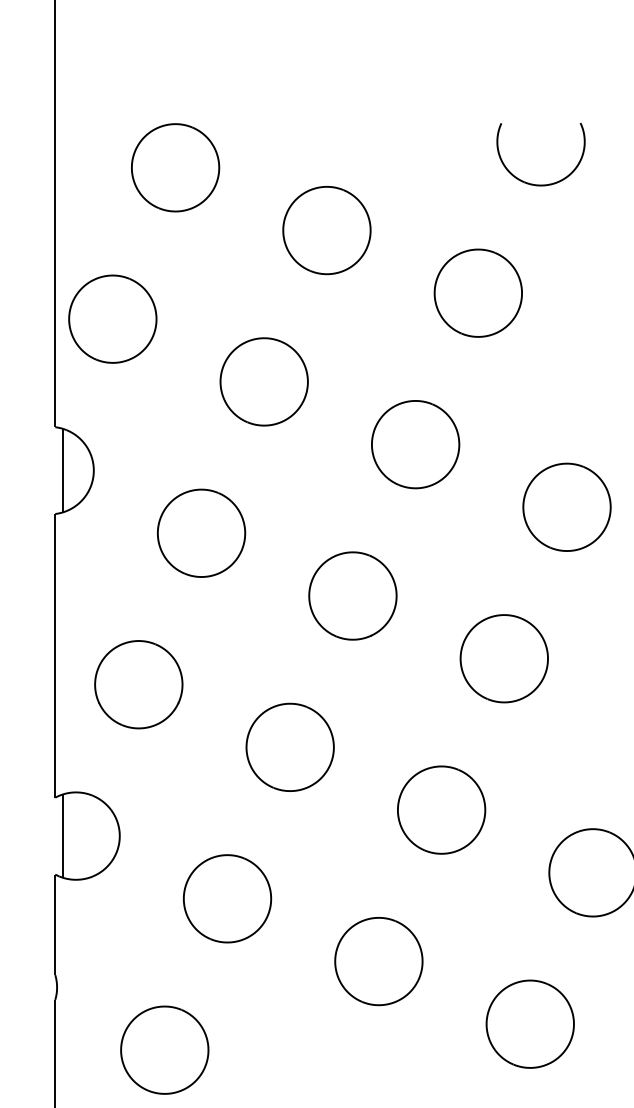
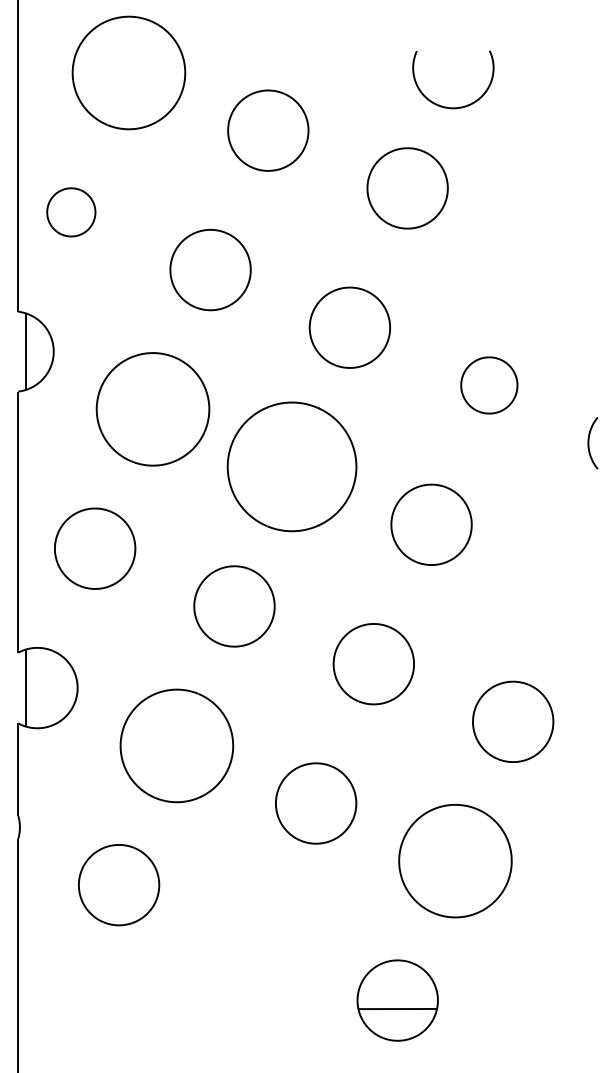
part: (175, 167) -> (128, 72), size x1.4
part: (547, 183) -> (459, 106), moved
part: (113, 319) -> (71, 212), size x0.6
part: (567, 507) -> (489, 385), size x0.7
part: (201, 533) -> (152, 409), size x1.4
part: (353, 596) -> (292, 467), size x1.6
part: (227, 898) -> (176, 745), size x1.4
part: (530, 1024) -> (455, 861), size x1.4

